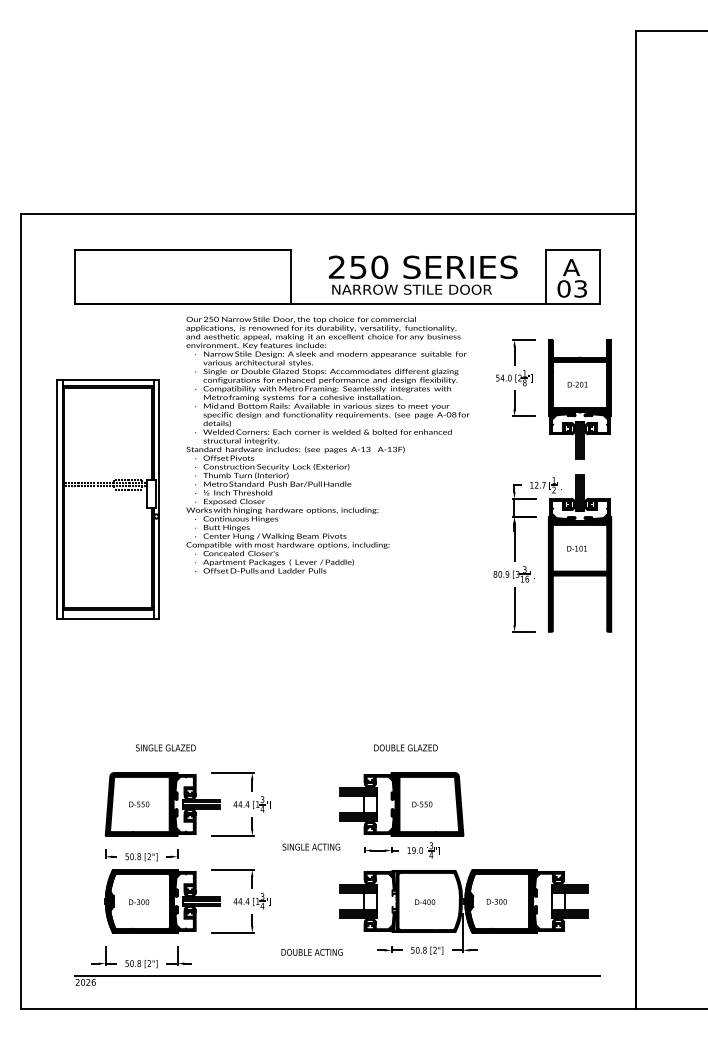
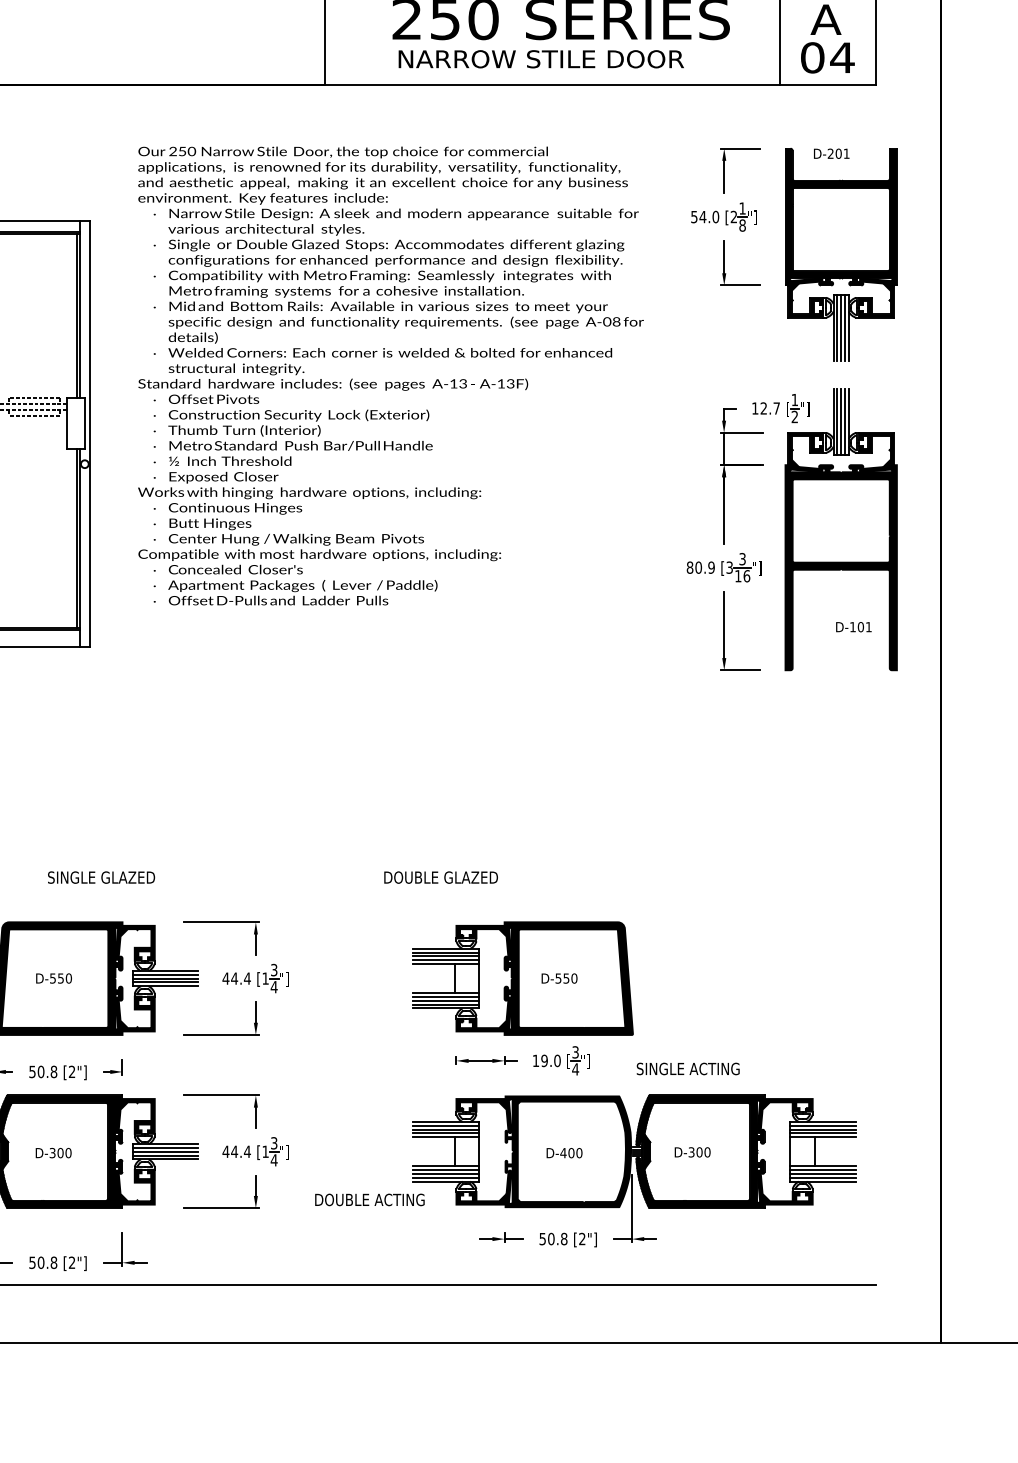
text: (580, 288) -> (842, 57), 03 -> 04
text: (577, 384) -> (831, 153), moved
text: (327, 444) -> (390, 374), moved
text: (576, 548) -> (852, 626), moved
text: (405, 747) -> (440, 876), moved
text: (311, 846) -> (688, 1067), moved
text: (311, 952) -> (368, 1200), moved

